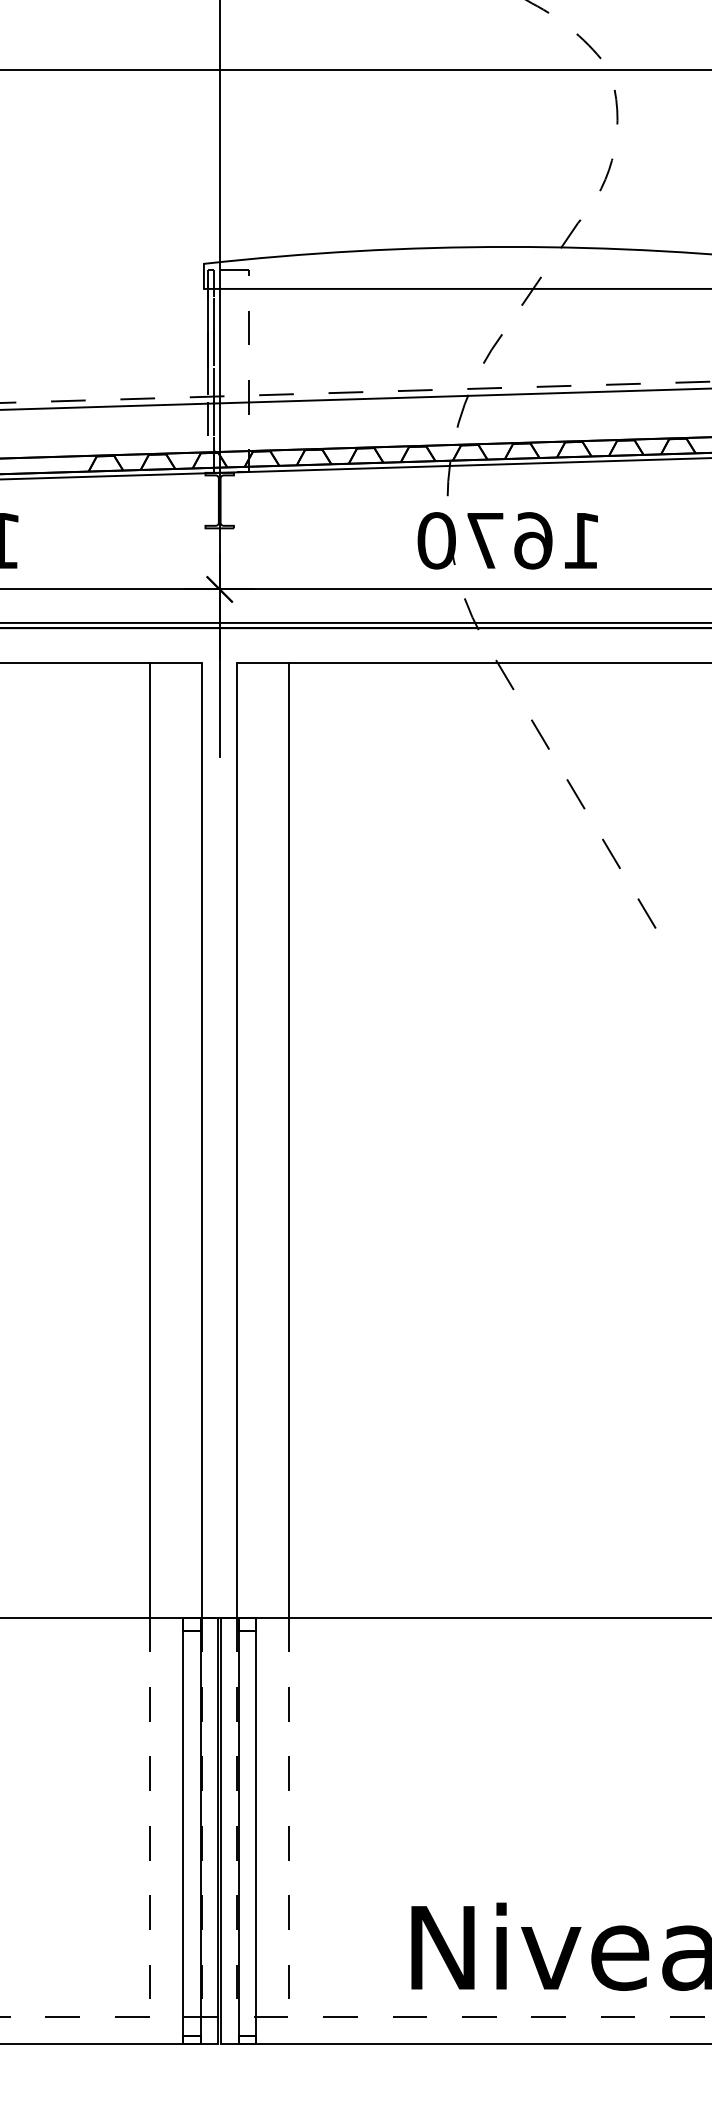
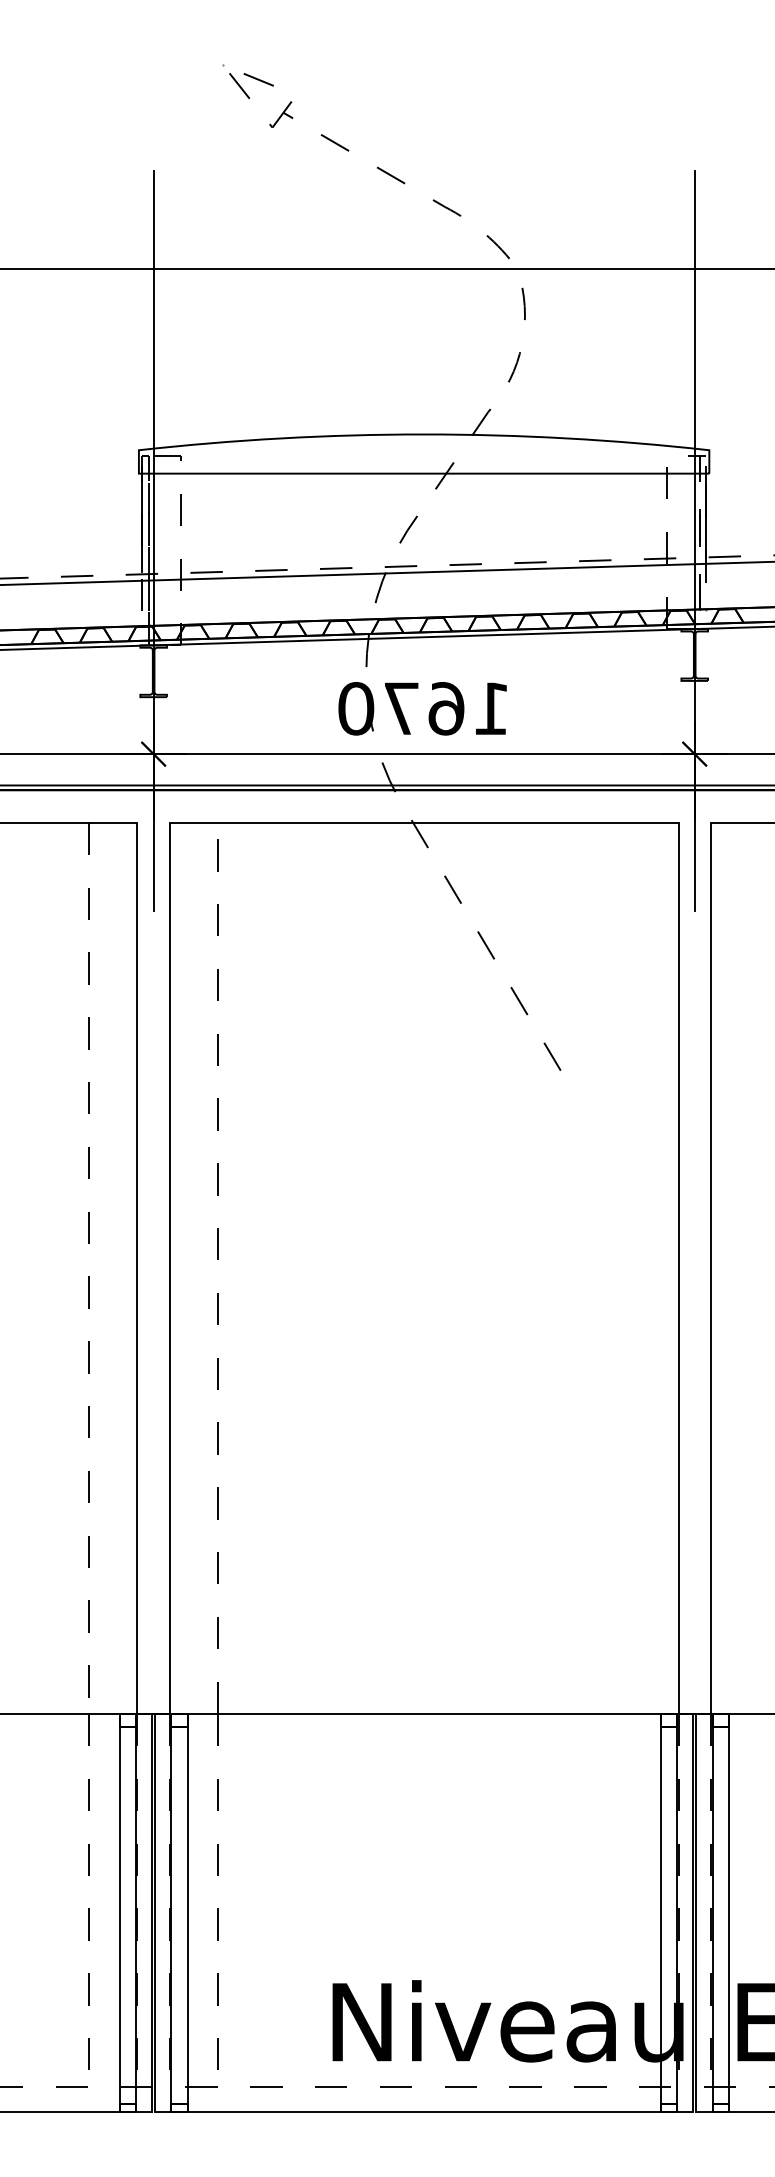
line: (149, 1140) -> (88, 1268), solid -> dashed
line: (289, 1140) -> (218, 1268), solid -> dashed

